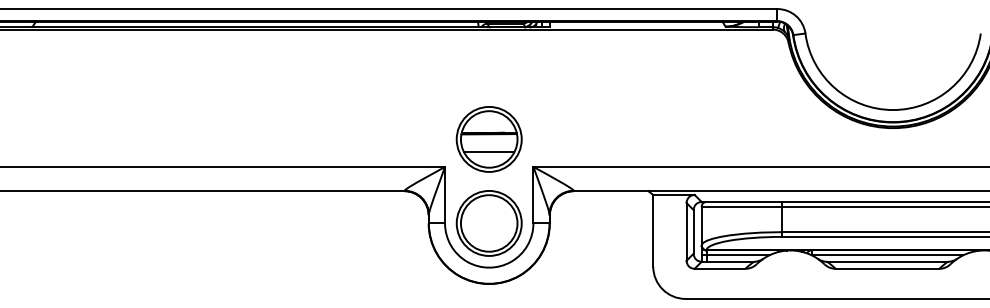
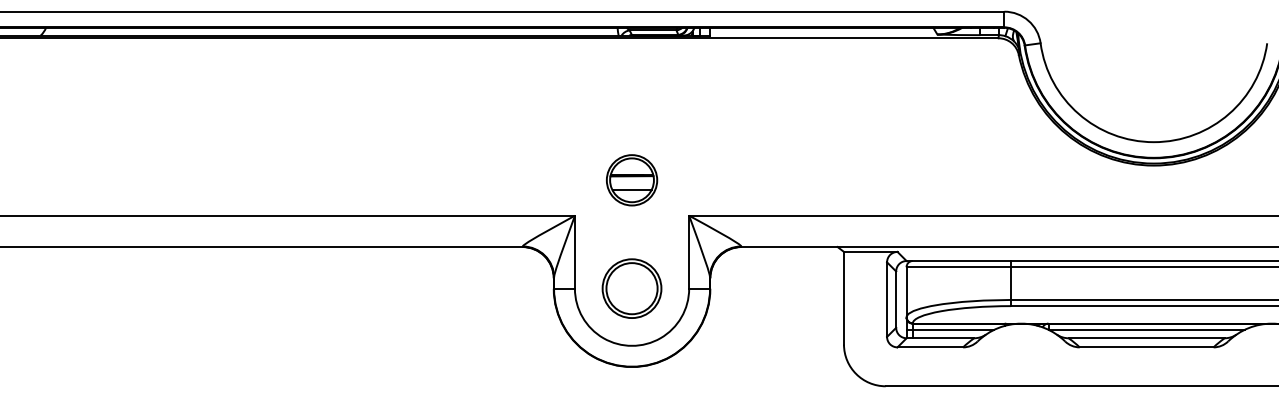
part: (488, 139) -> (631, 180), size x0.6
part: (488, 223) -> (631, 288), size x0.7

